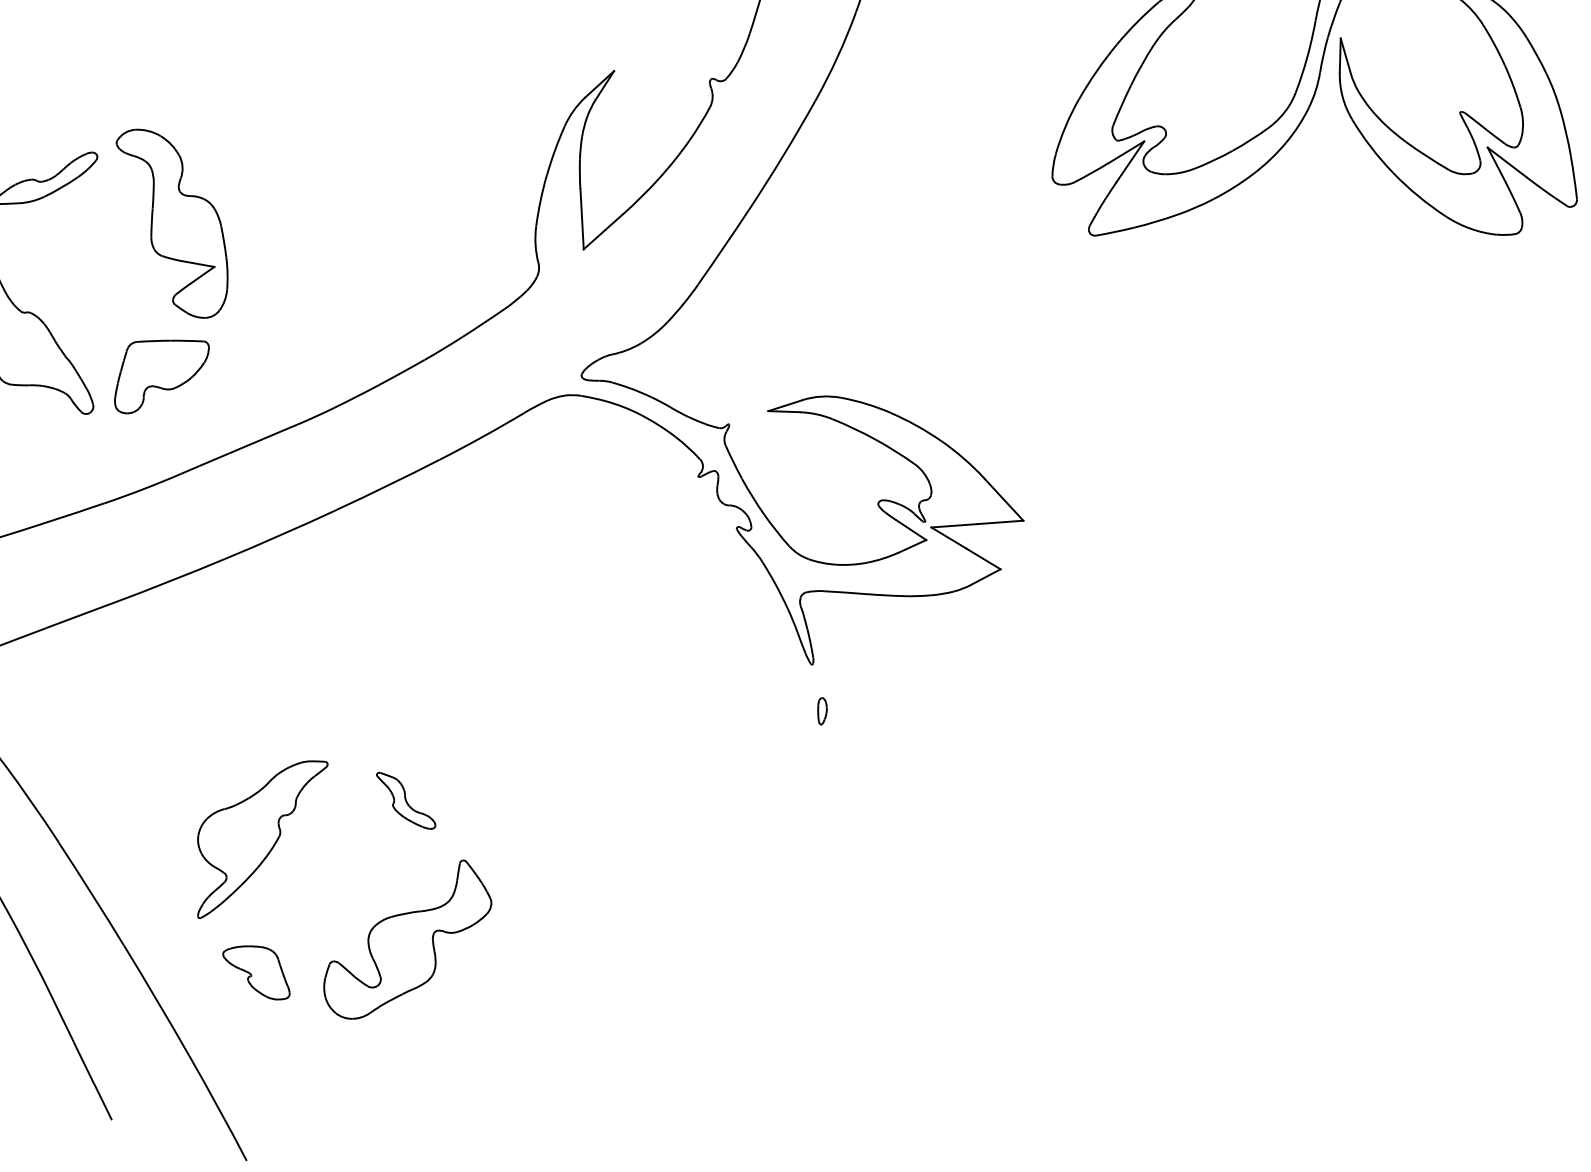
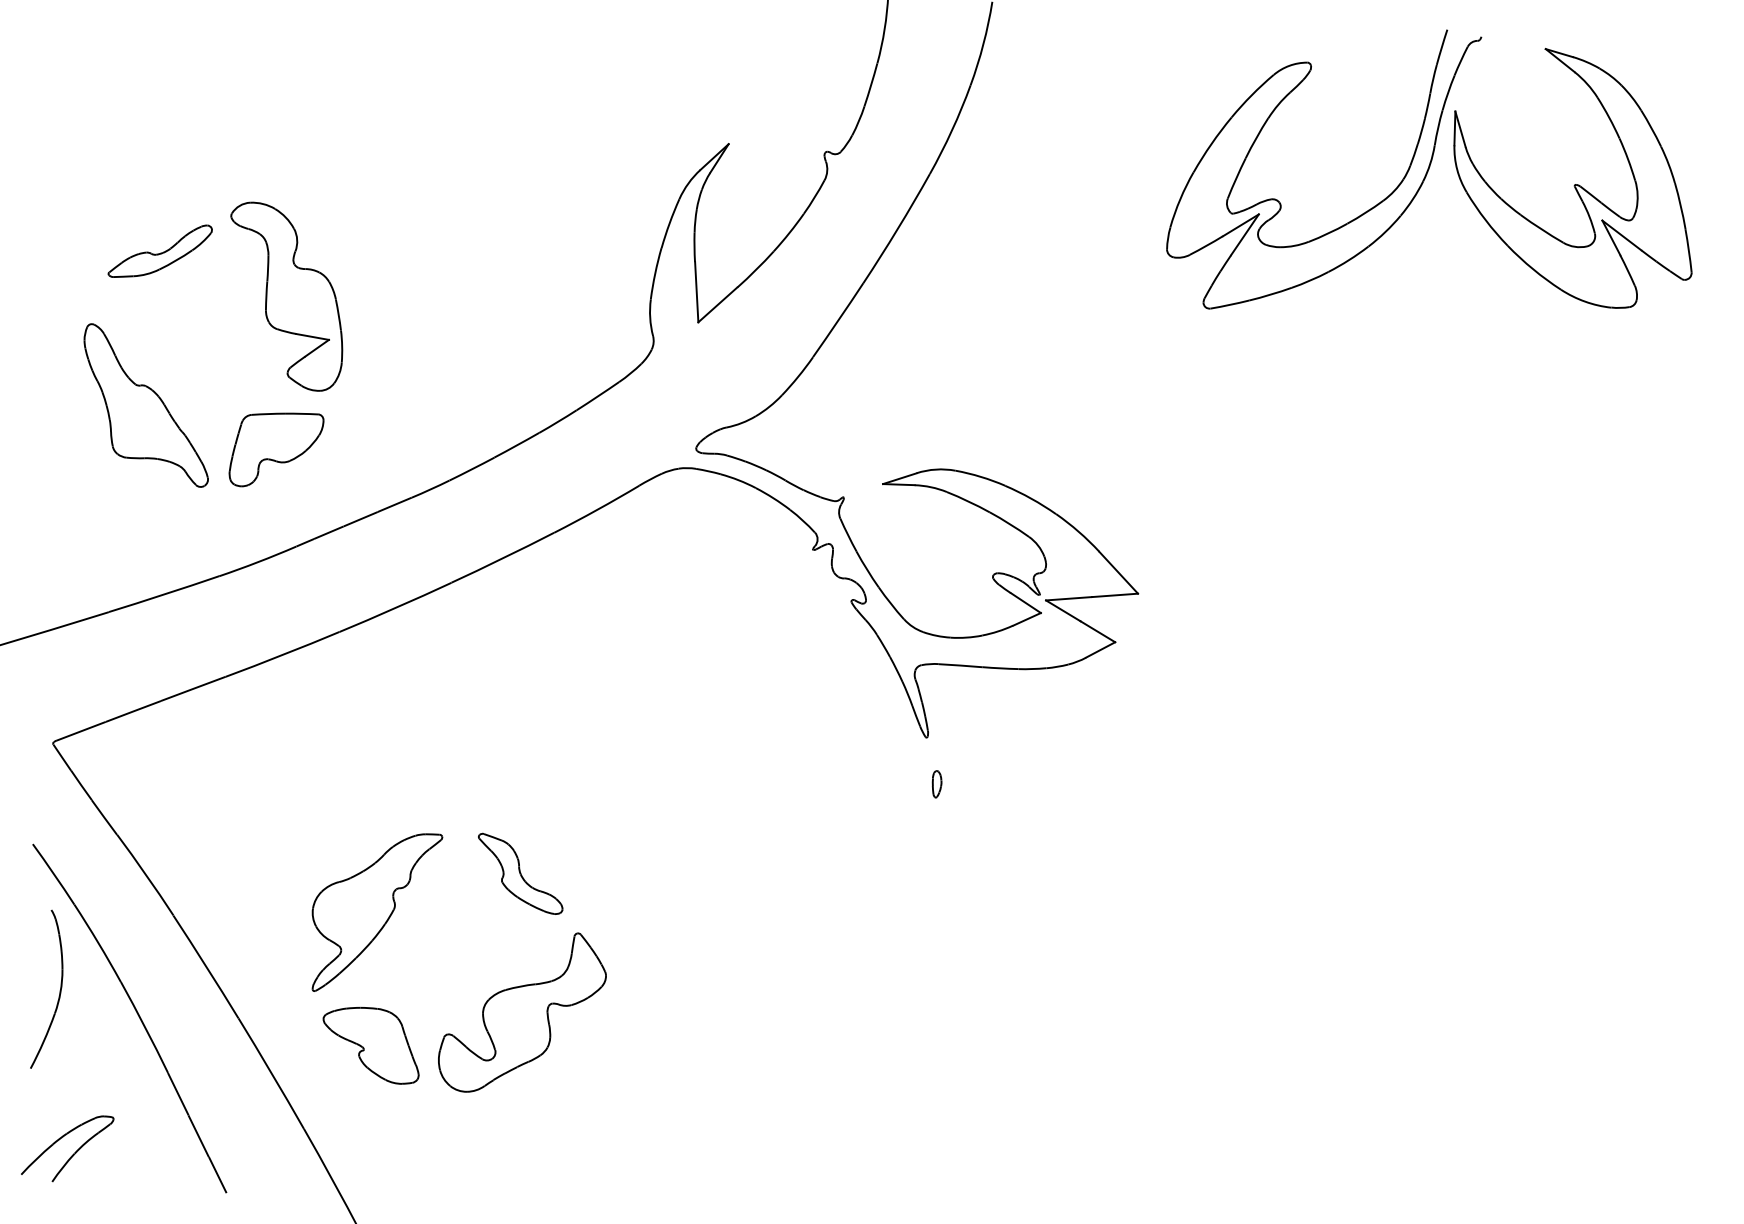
part: (405, 800) -> (520, 873), size x1.43
part: (255, 972) -> (370, 1045), size x1.43

